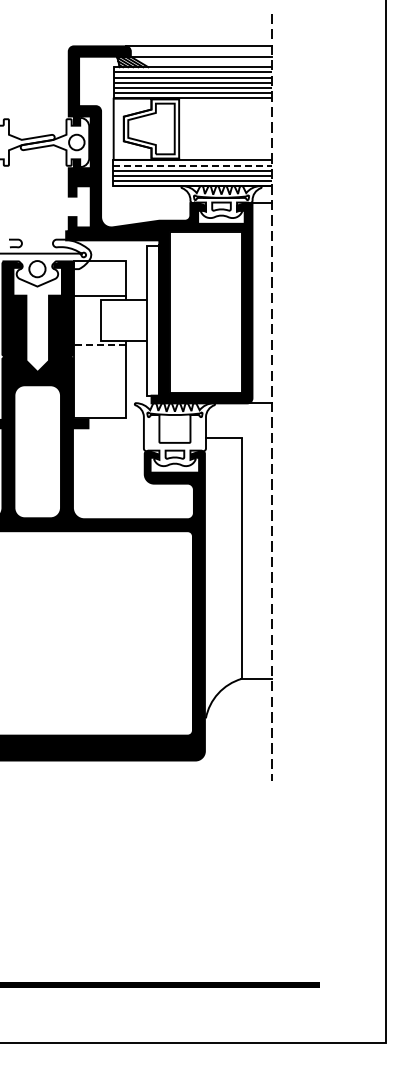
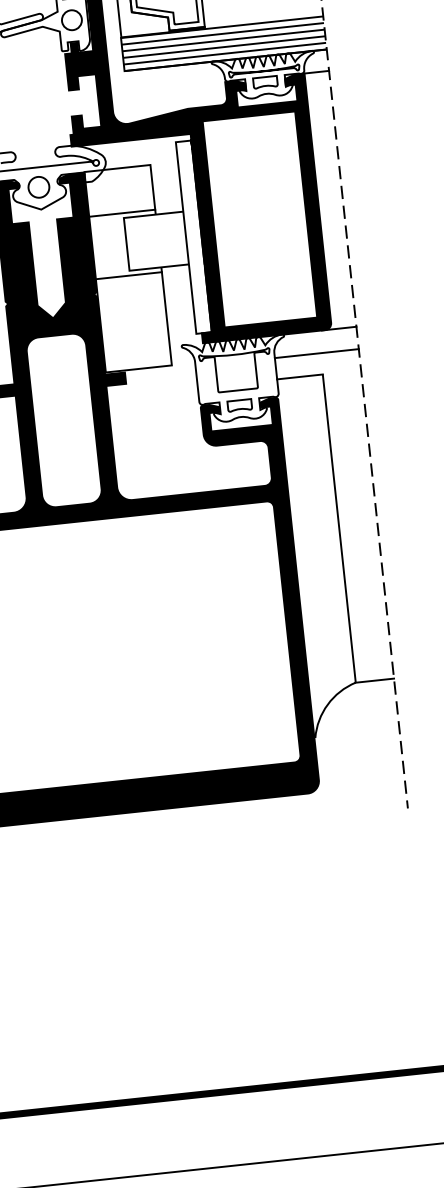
line: (193, 165) -> (224, 33), dashed -> solid
line: (99, 345) -> (128, 276), dashed -> solid
line: (238, 420) -> (316, 353), added

